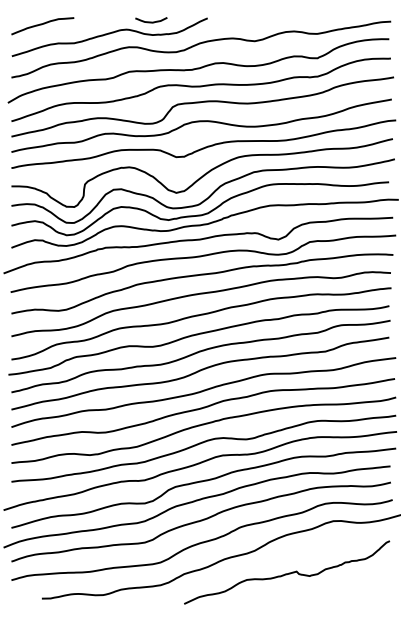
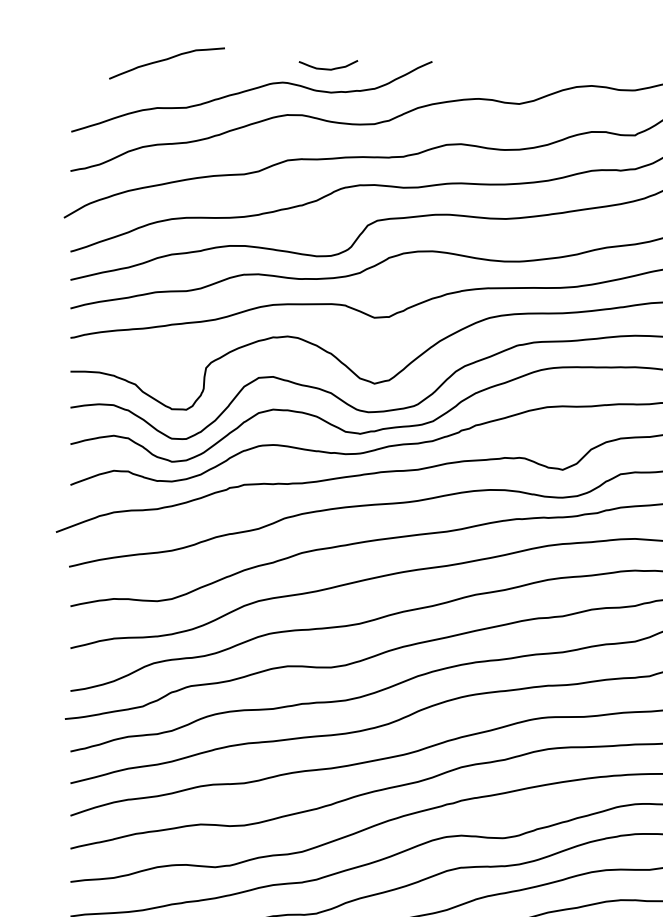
curve: (41, 25) -> (164, 62), moved

